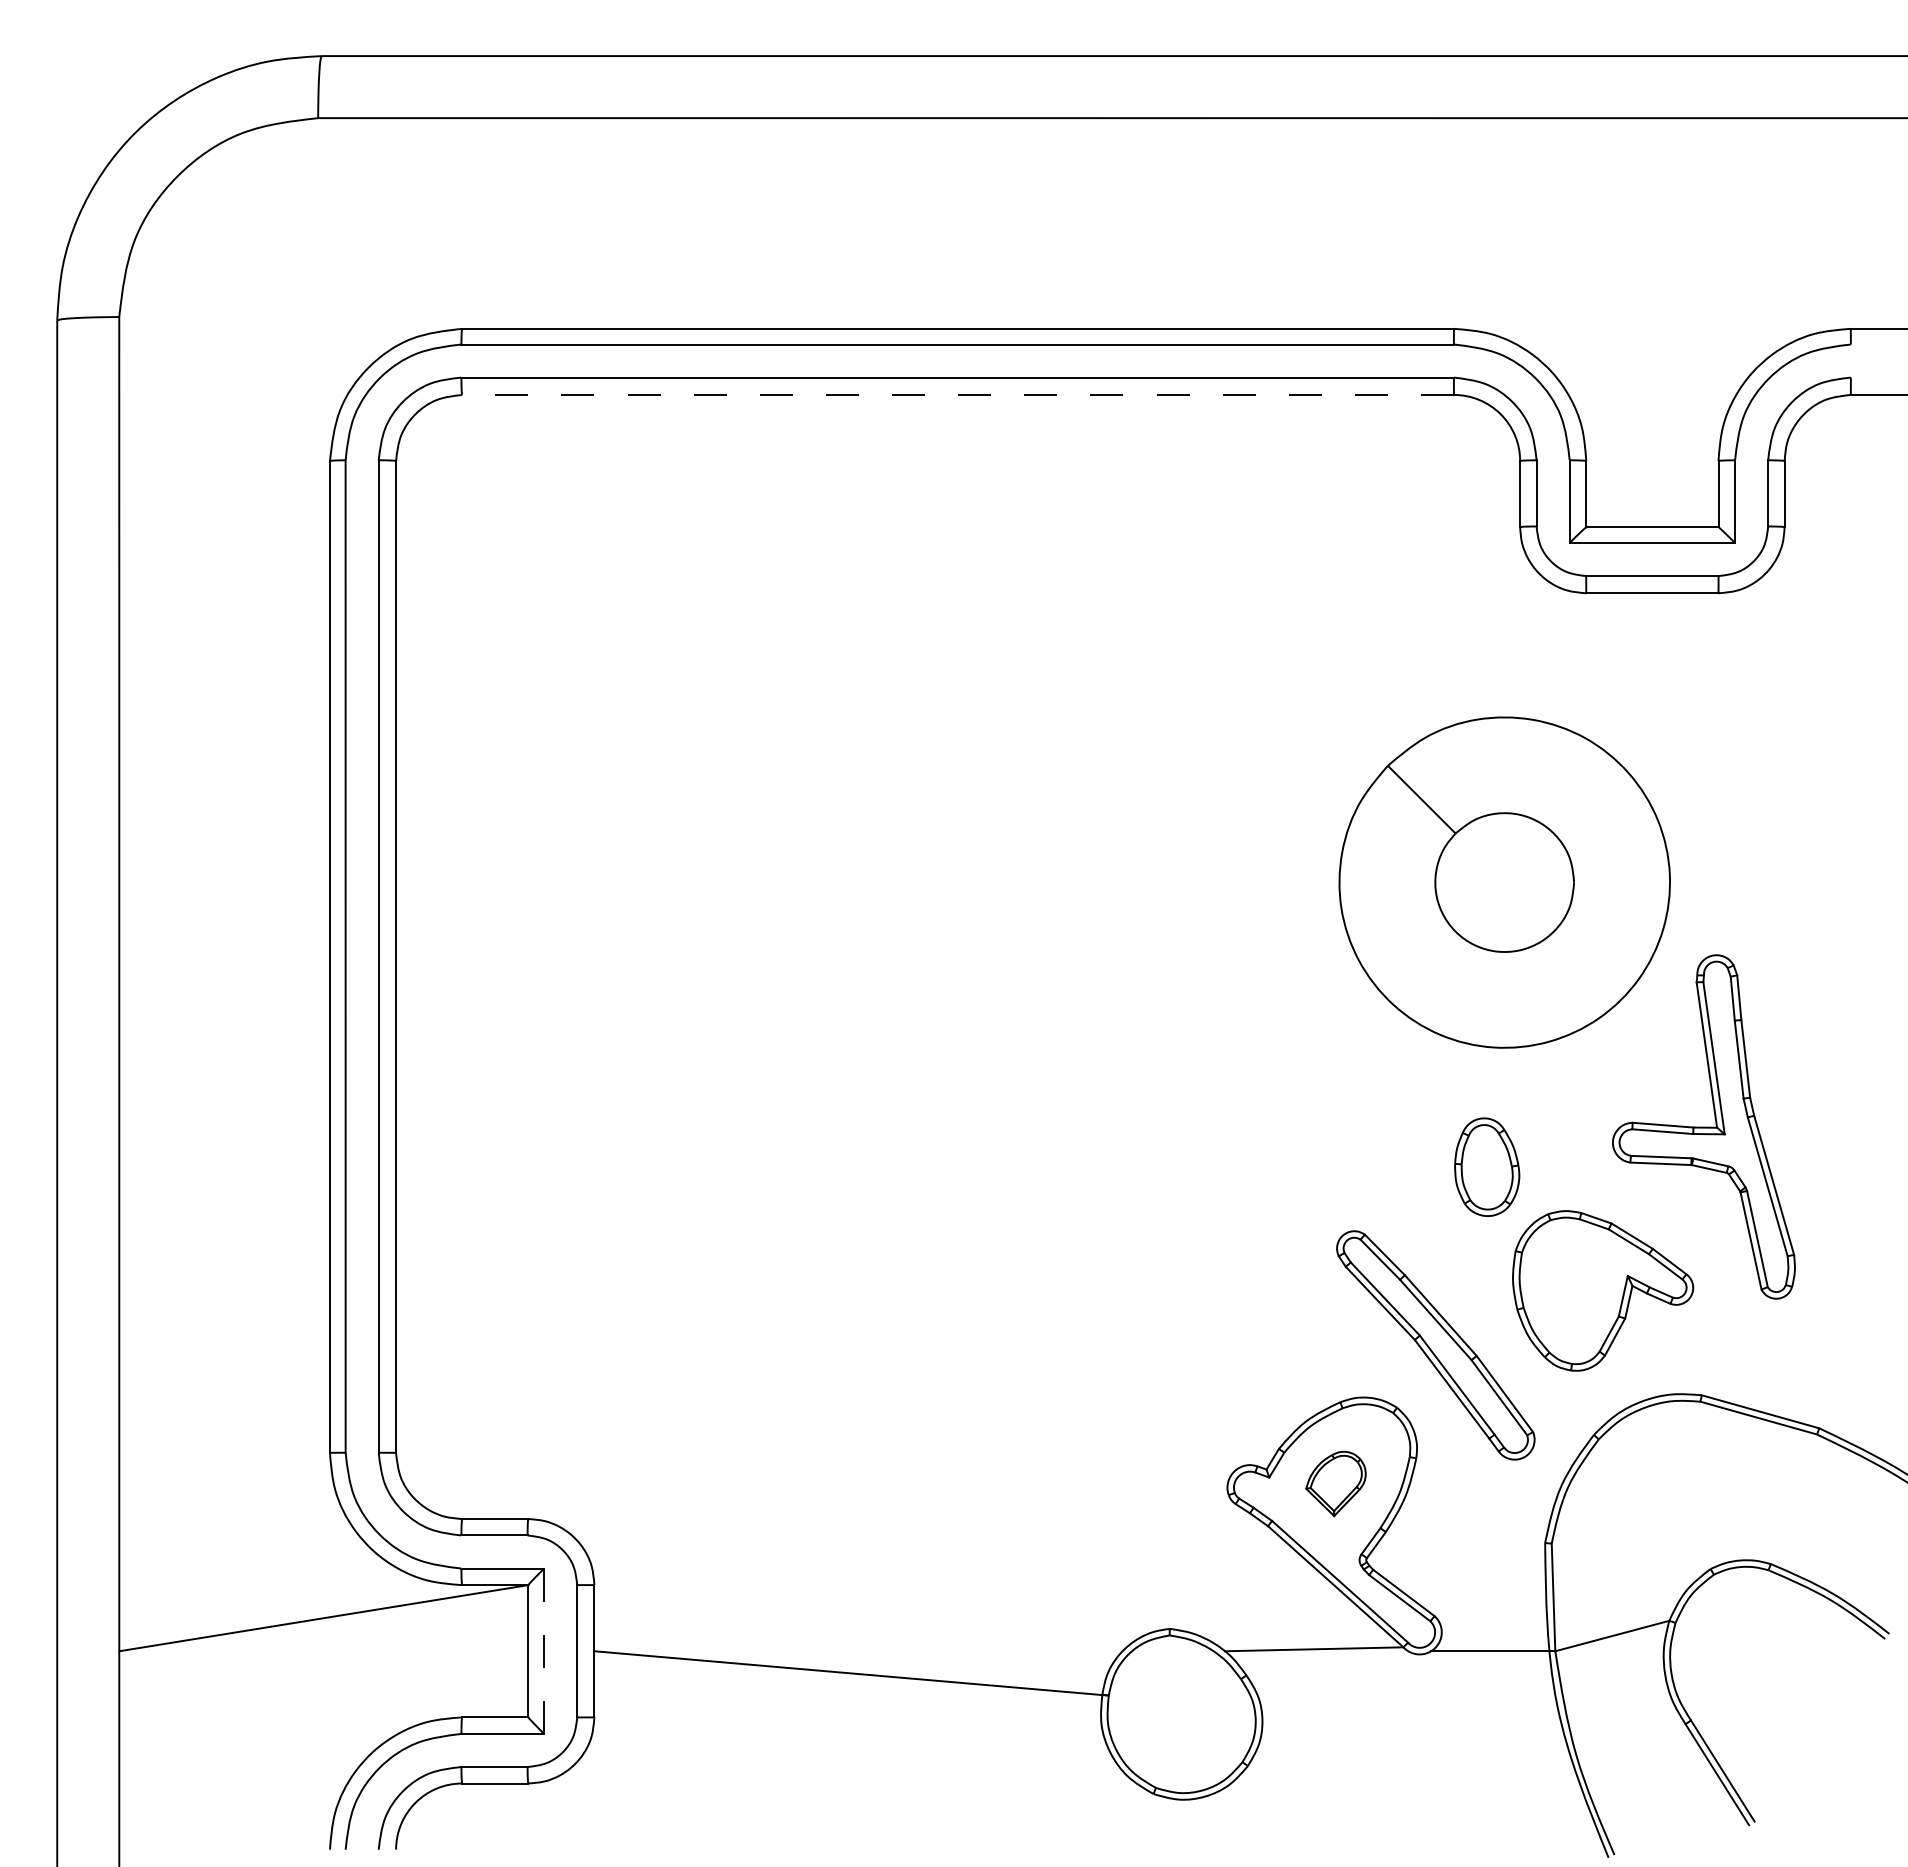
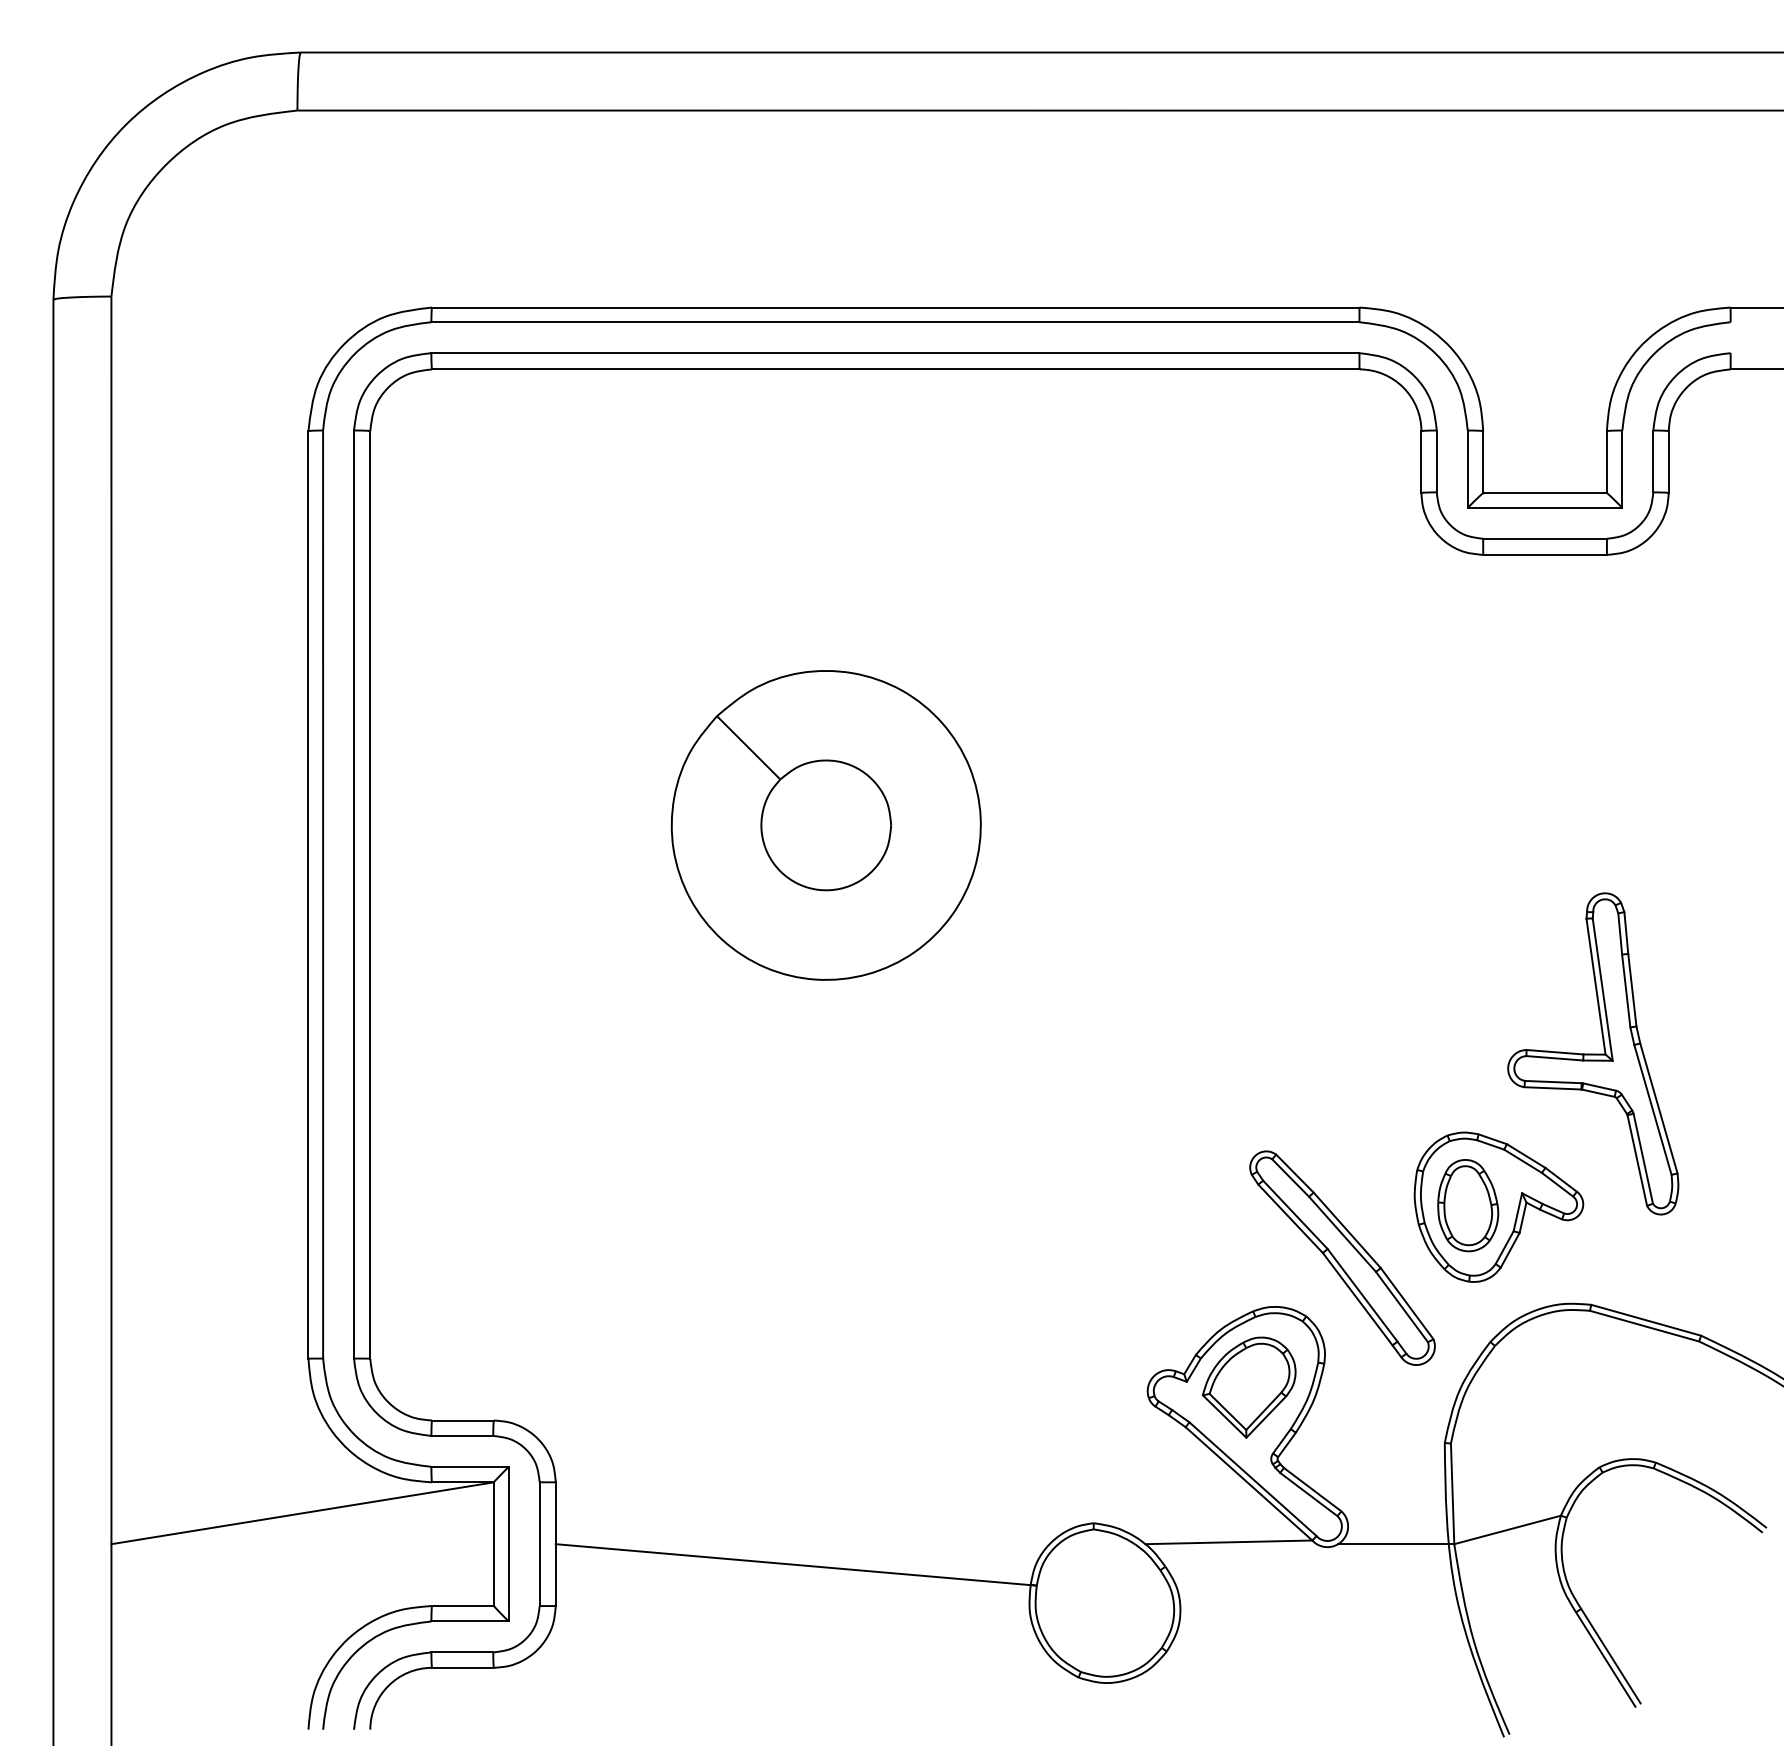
line: (958, 394) -> (896, 368), dashed -> solid
part: (1504, 882) -> (826, 825), moved
part: (1487, 1166) -> (1468, 1204), moved
part: (1335, 1483) -> (1248, 1387), size x1.67
line: (544, 1651) -> (509, 1544), dashed -> solid

